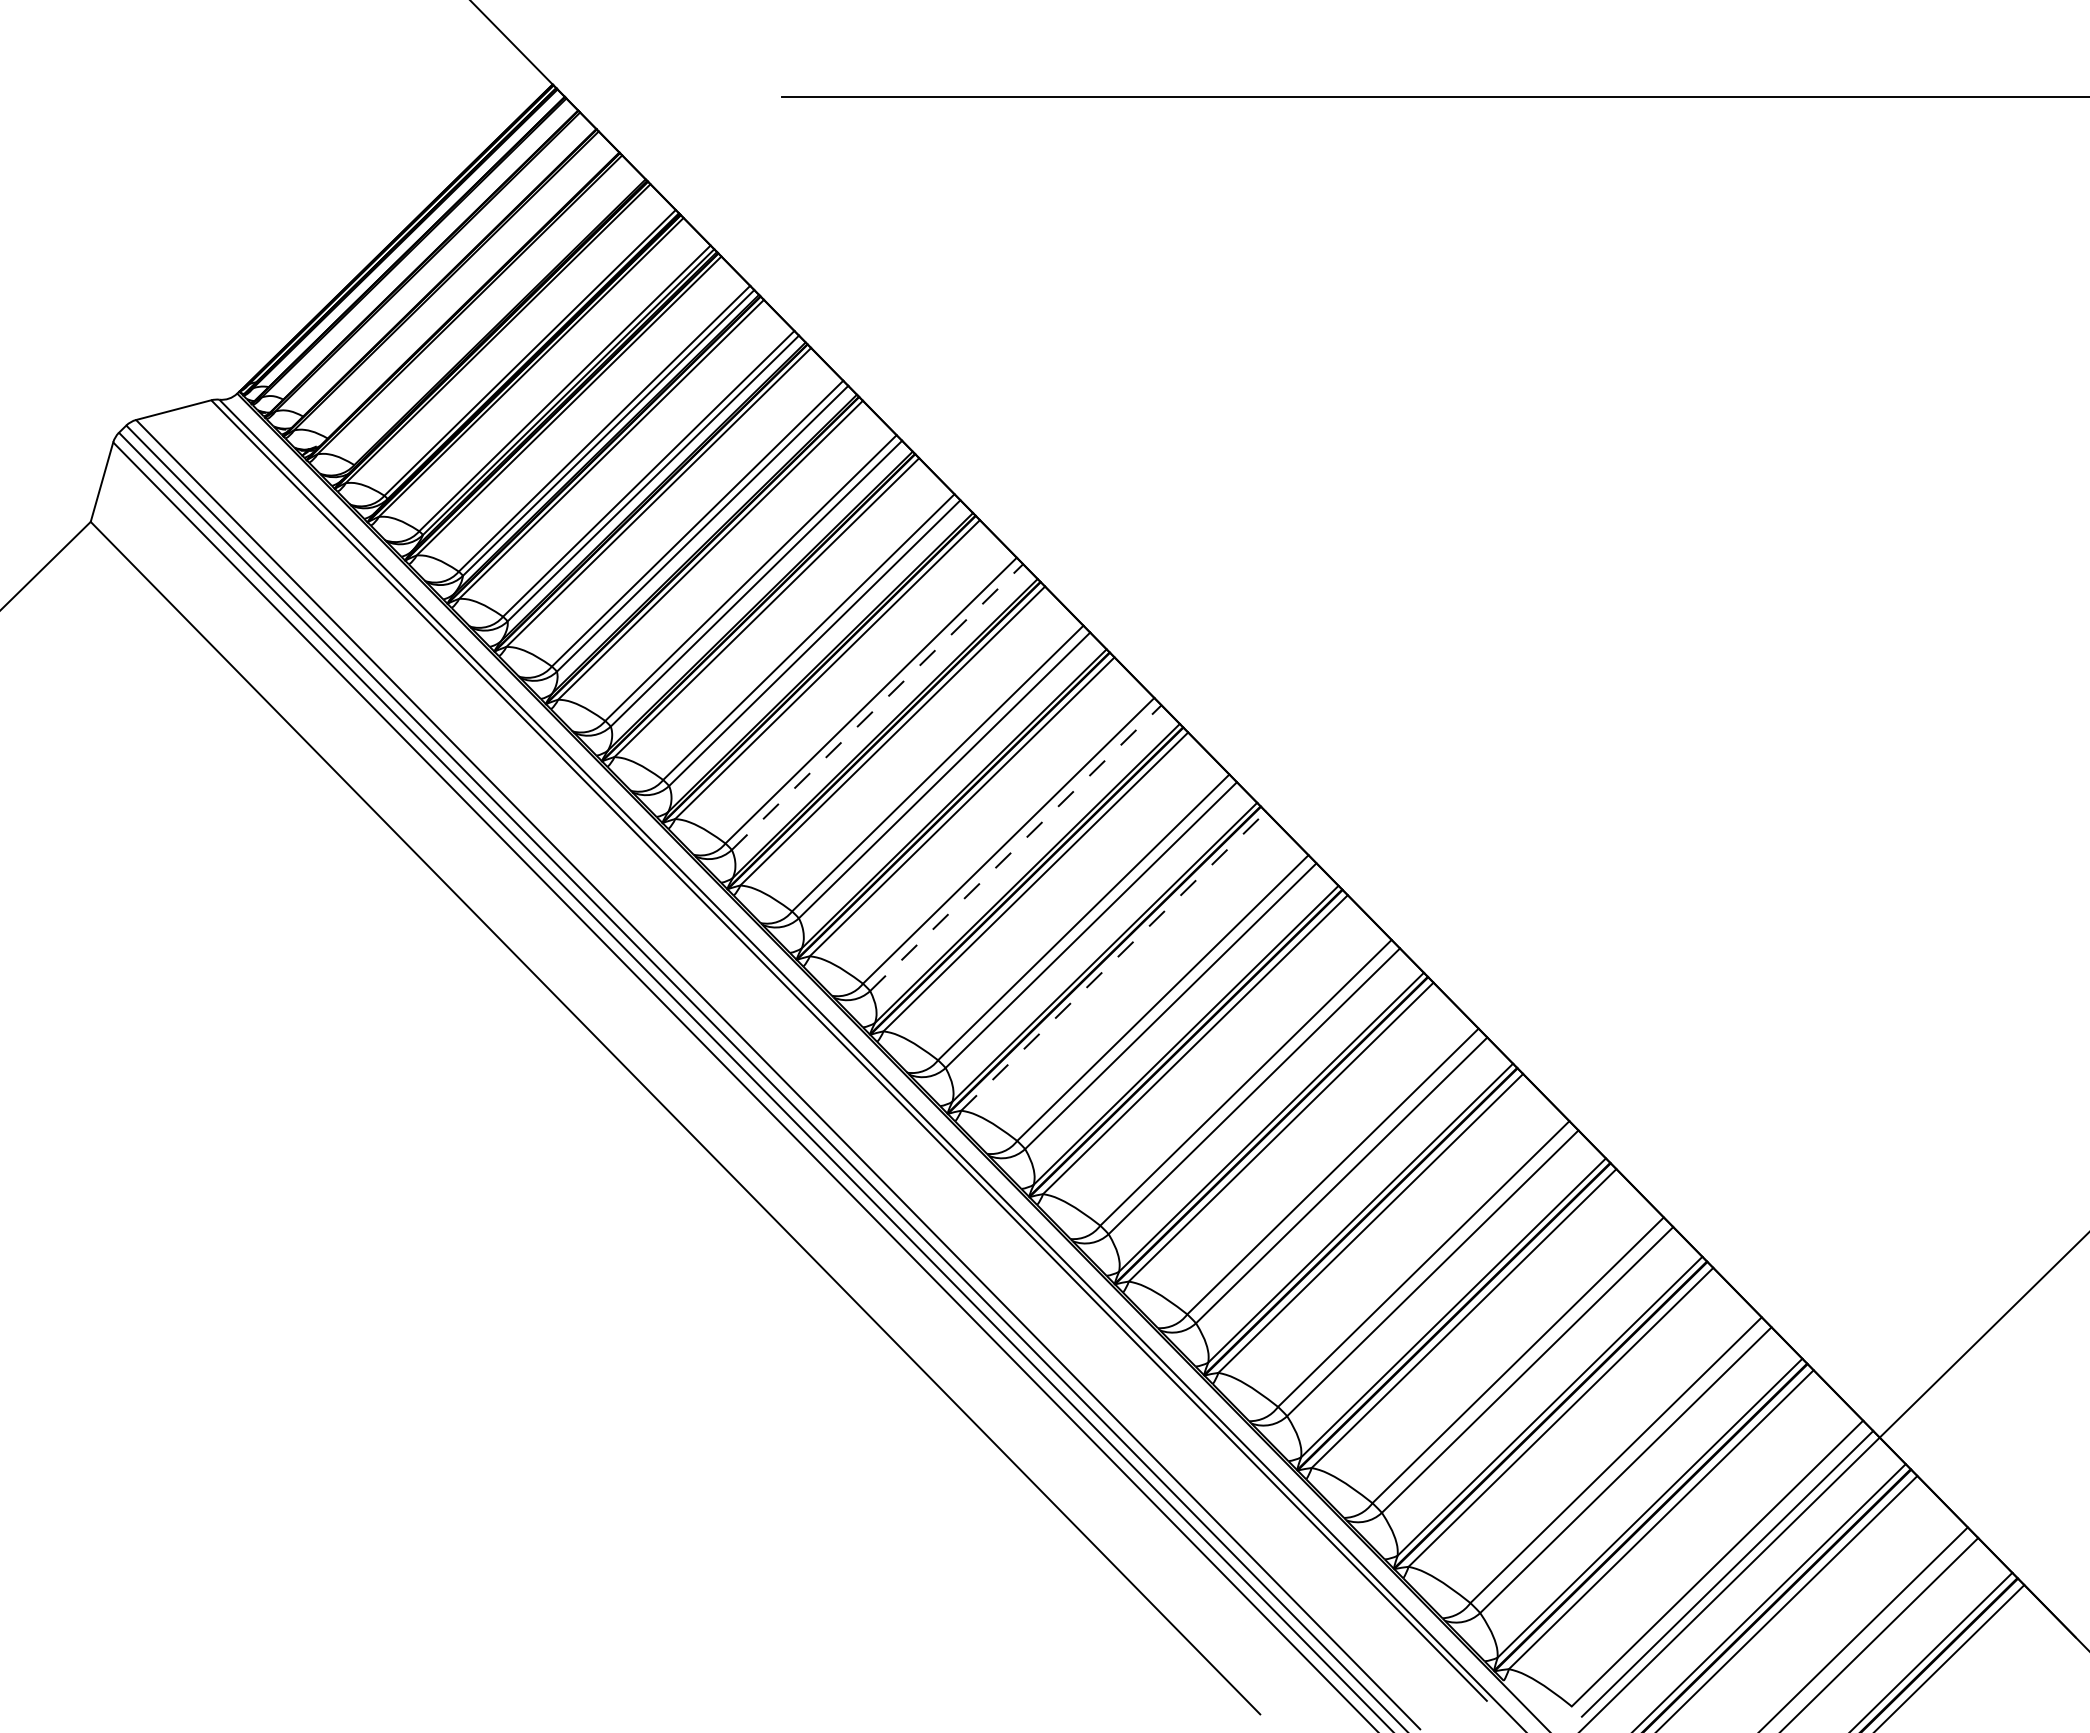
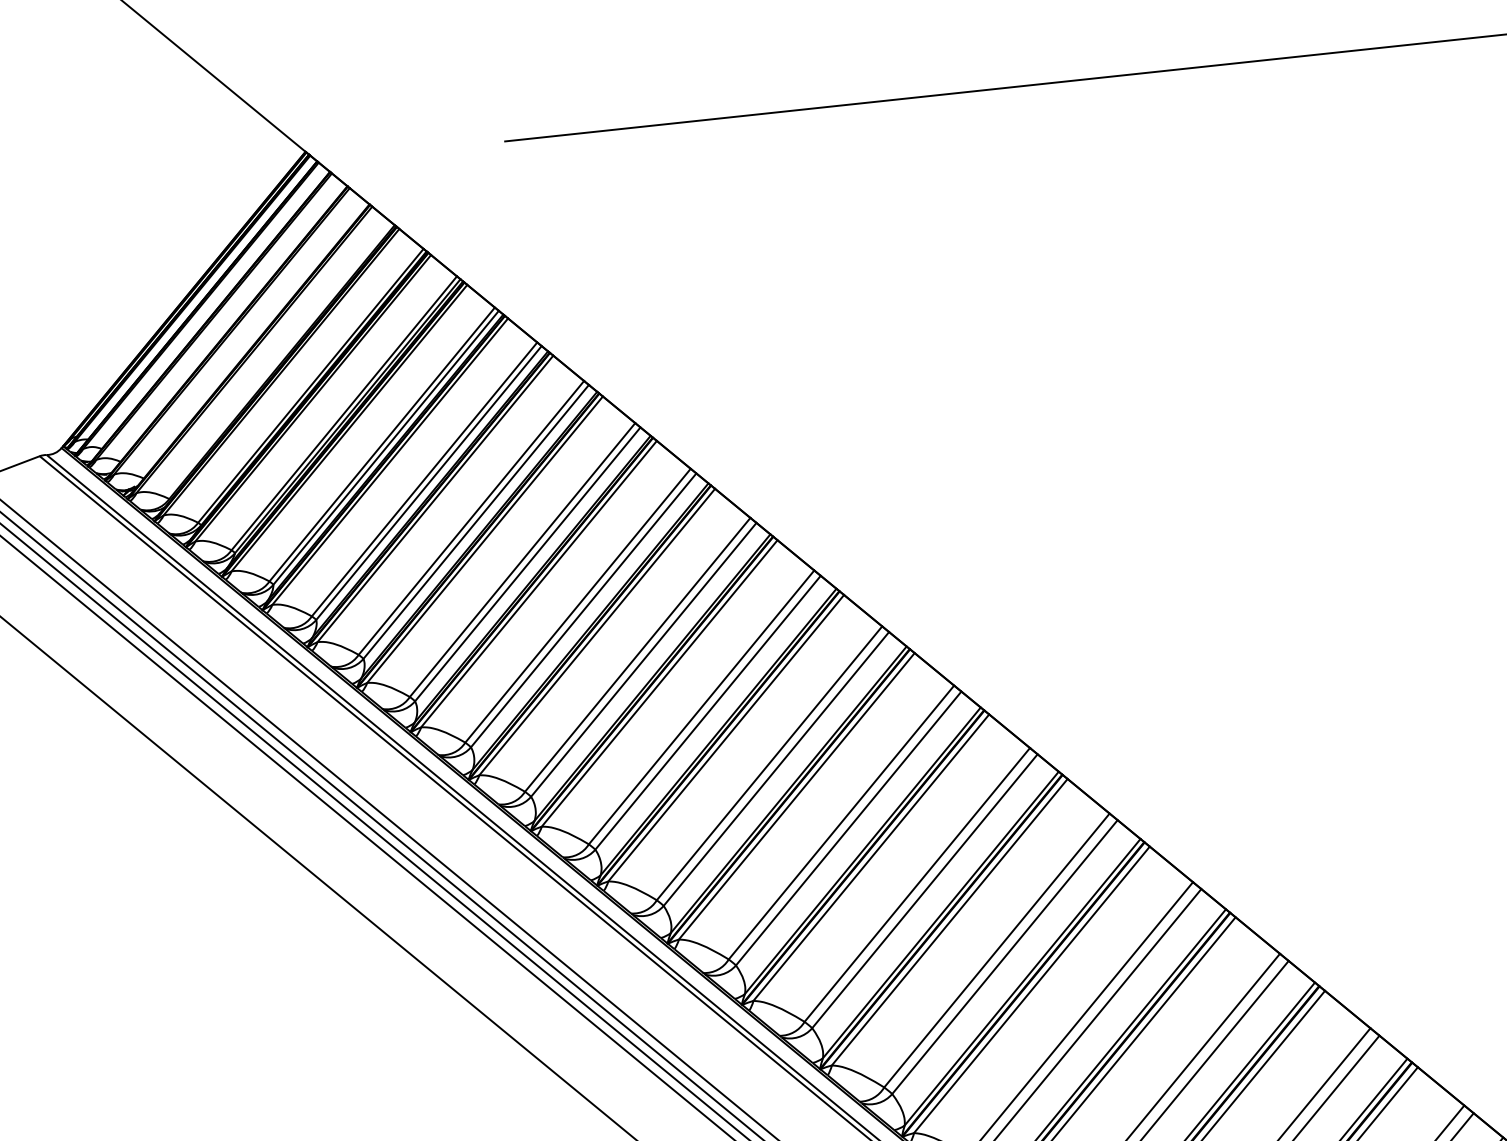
line: (877, 706) -> (643, 659), dashed -> solid
line: (1016, 847) -> (776, 768), dashed -> solid
line: (1113, 960) -> (871, 857), dashed -> solid

